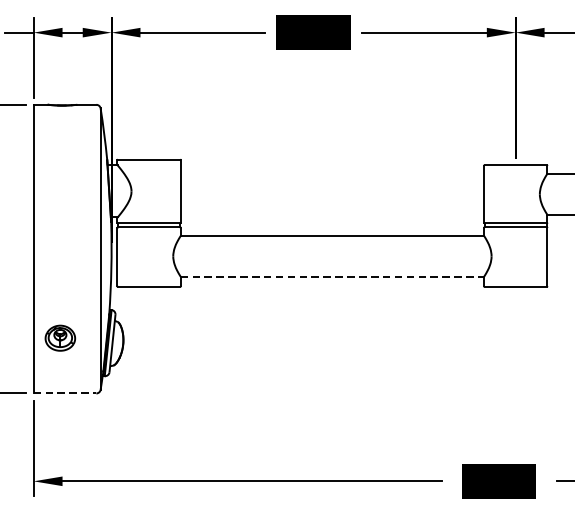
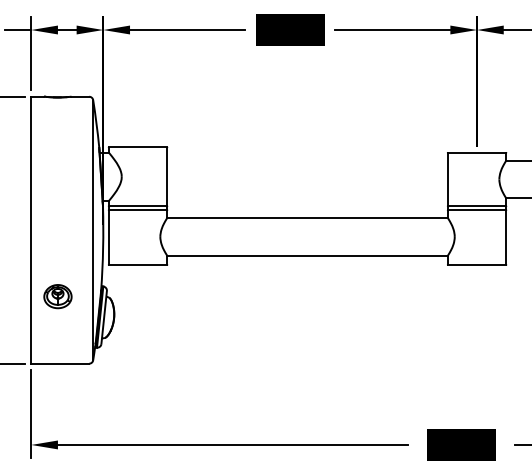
line: (333, 276) -> (308, 255), dashed -> solid
part: (59, 338) -> (57, 296), moved
line: (65, 393) -> (60, 363), dashed -> solid

